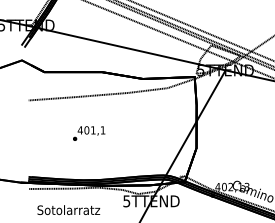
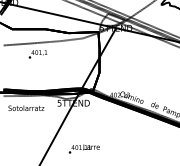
text: (88, 133) -> (37, 54), moved

